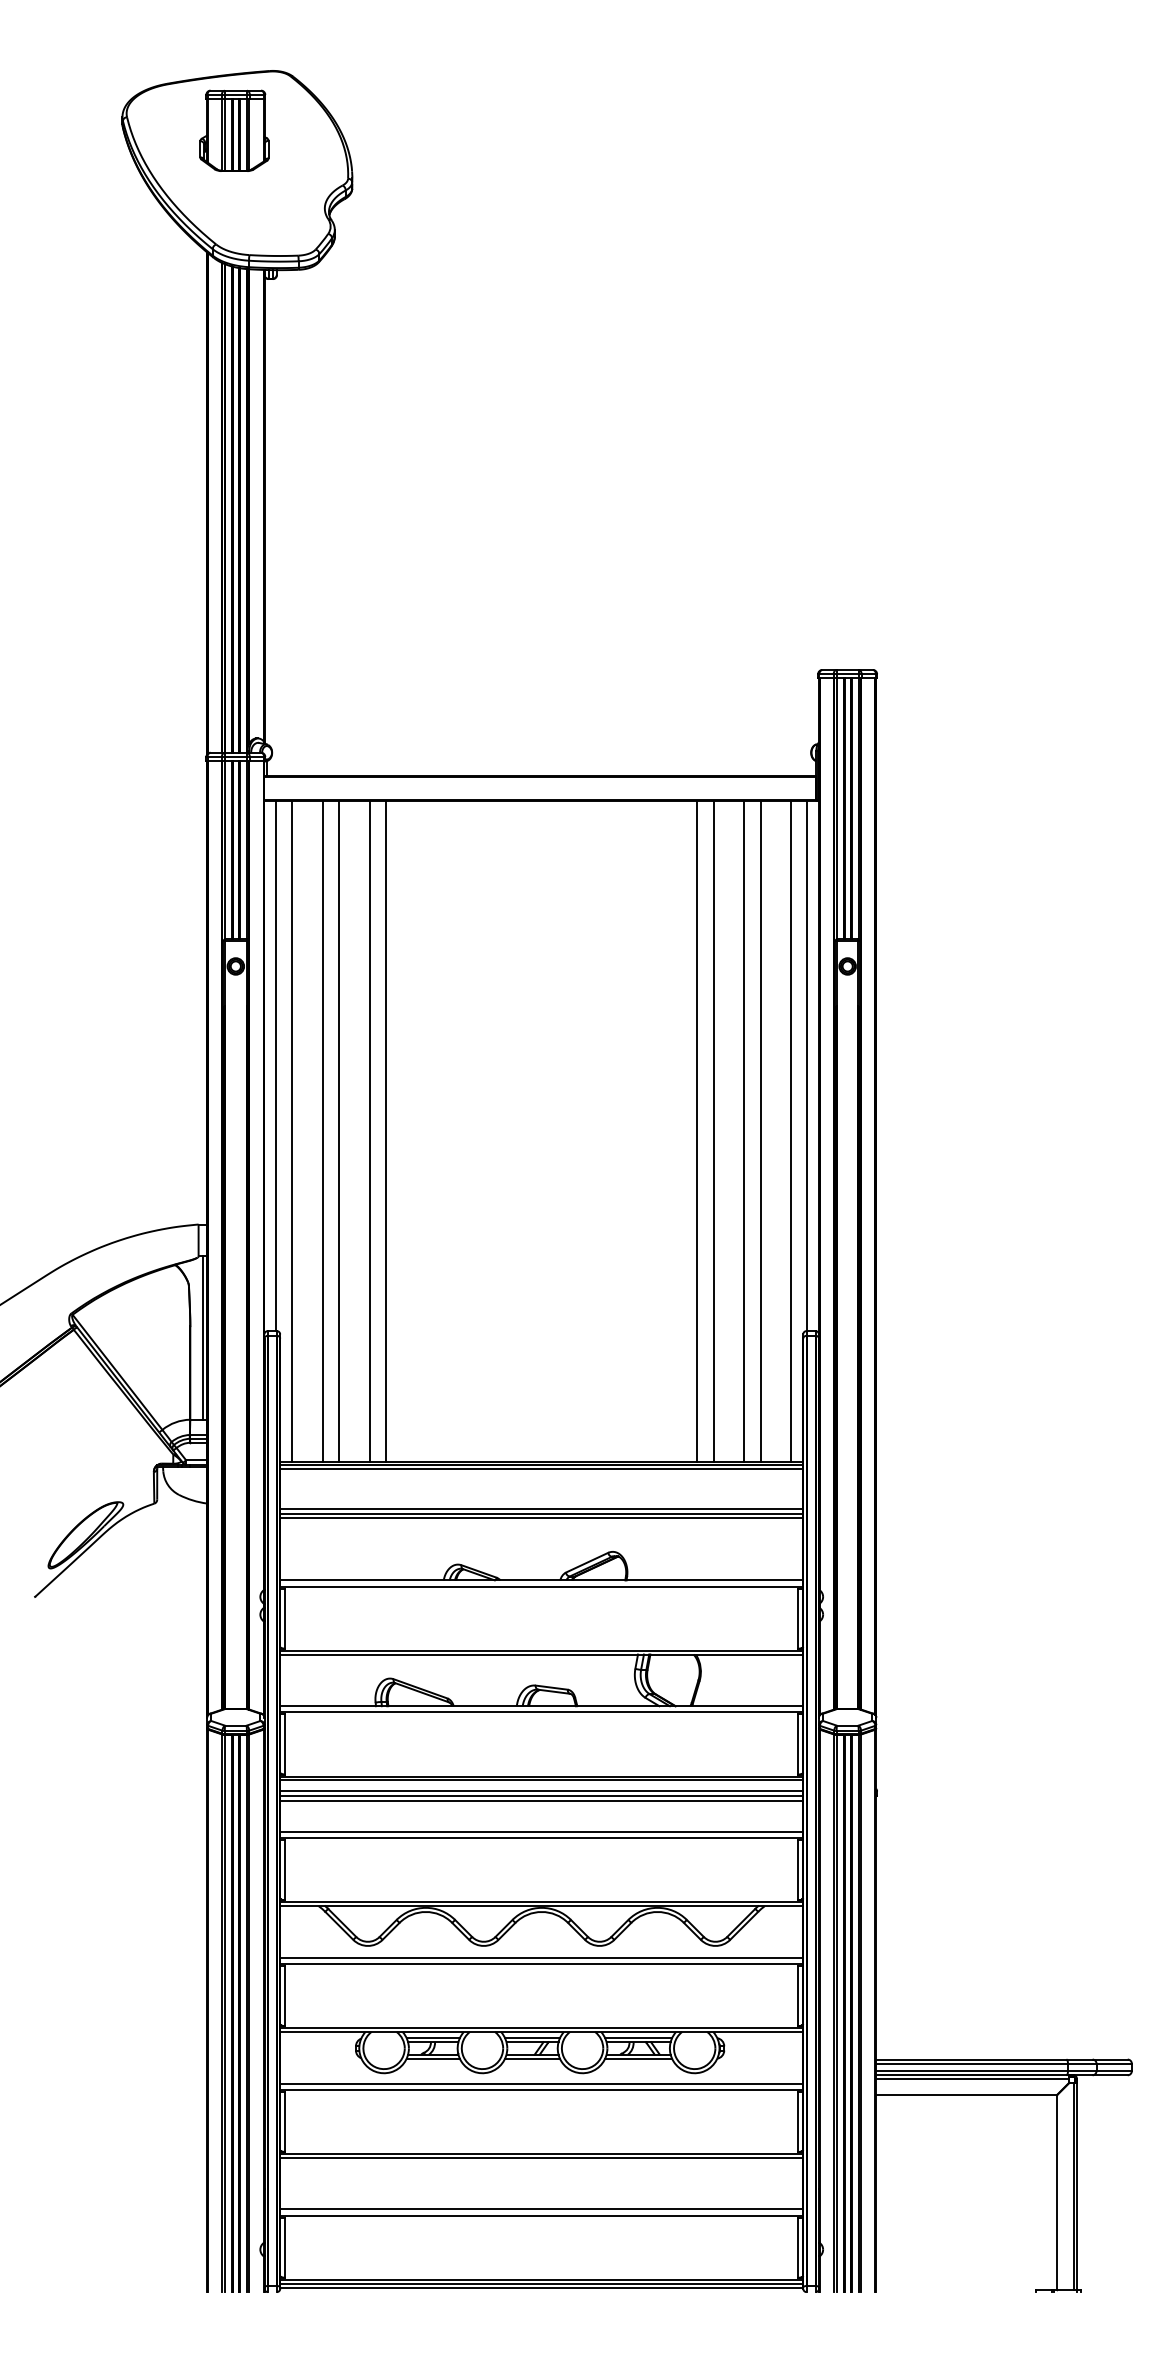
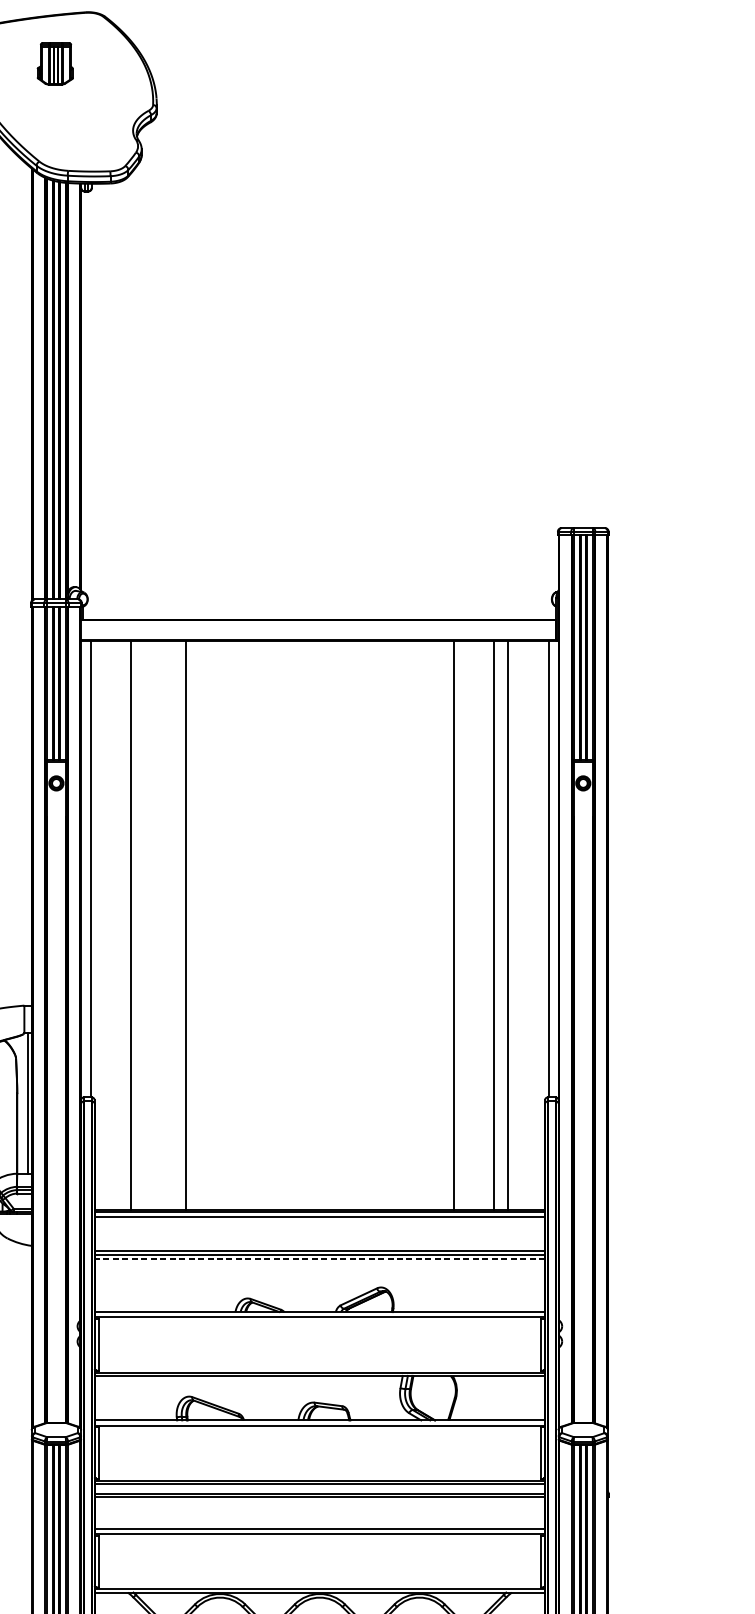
part: (234, 130) -> (55, 63), size x0.6
line: (292, 1131) -> (105, 925), removed
line: (339, 1131) -> (145, 925), removed
line: (369, 1131) -> (171, 925), removed
line: (713, 1131) -> (467, 925), removed
line: (790, 1131) -> (534, 925), removed
line: (541, 1518) -> (319, 1258), solid -> dashed
line: (541, 1800) -> (319, 1501), removed

